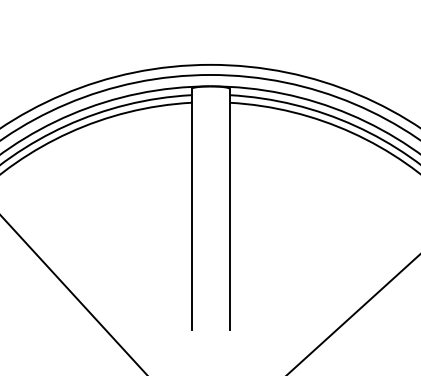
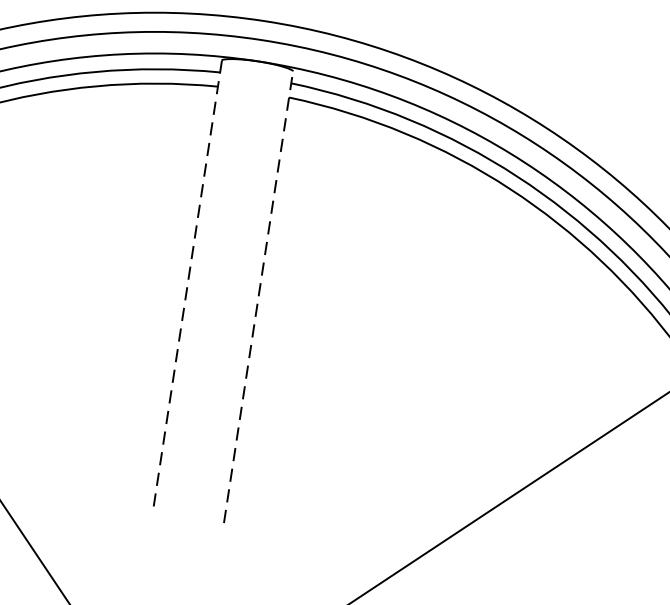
line: (191, 209) -> (187, 286), solid -> dashed
line: (229, 209) -> (258, 297), solid -> dashed

